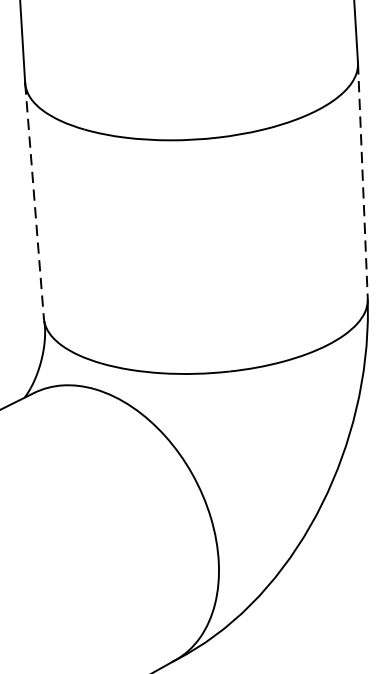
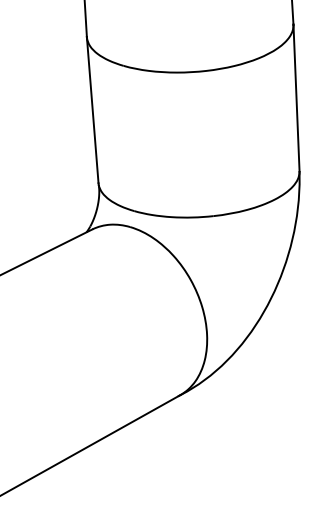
line: (362, 182) -> (296, 98), dashed -> solid
line: (34, 201) -> (92, 110), dashed -> solid

